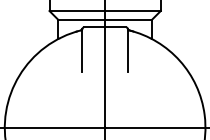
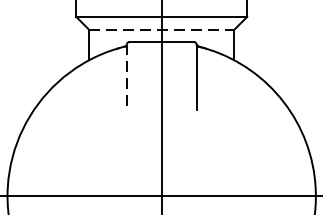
line: (105, 19) -> (162, 29), solid -> dashed
line: (82, 50) -> (126, 77), solid -> dashed

